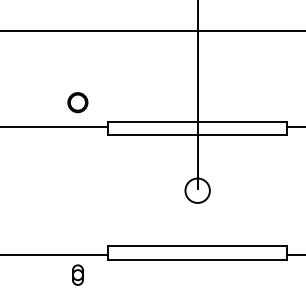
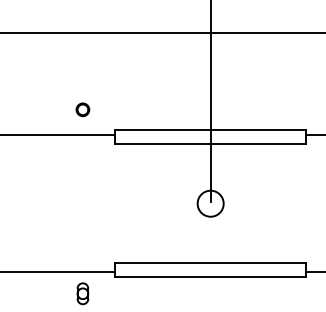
part: (77, 102) -> (82, 109), size x0.62

